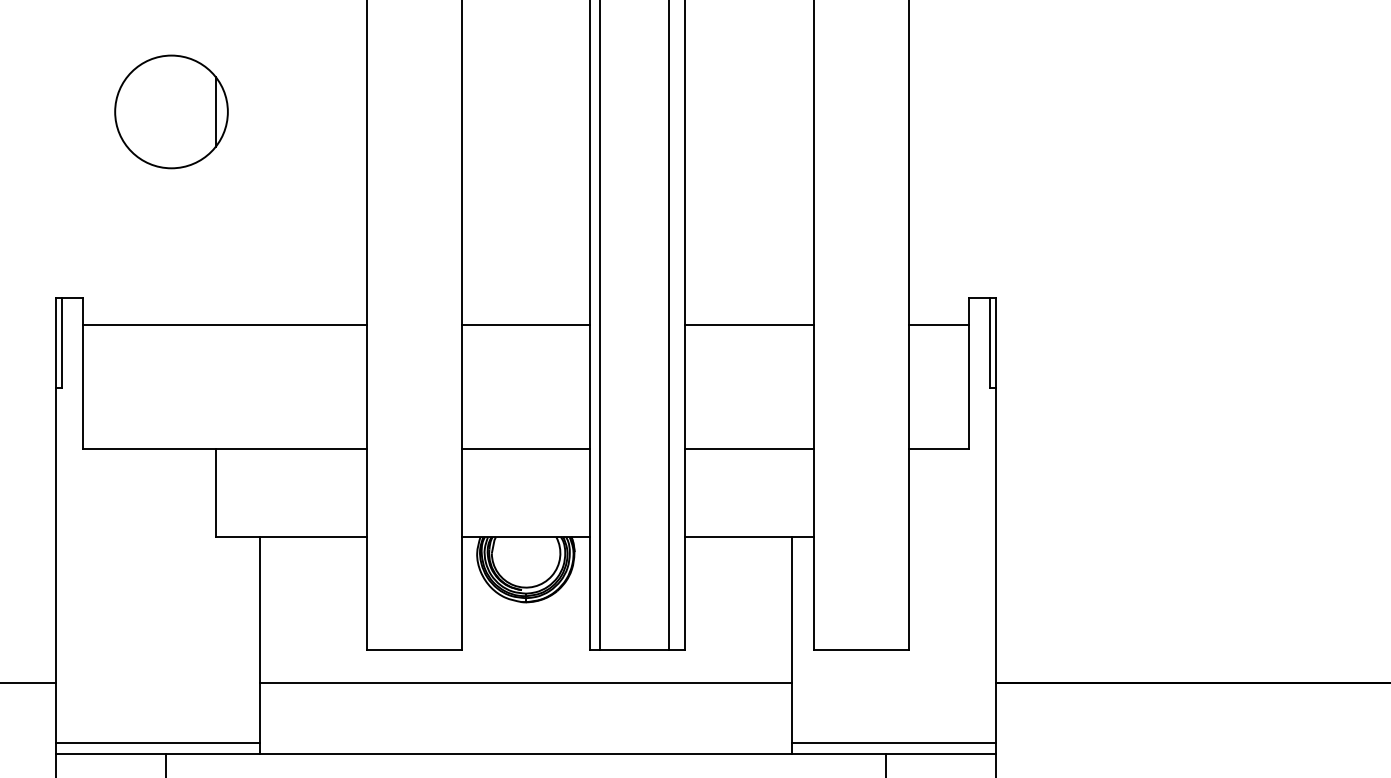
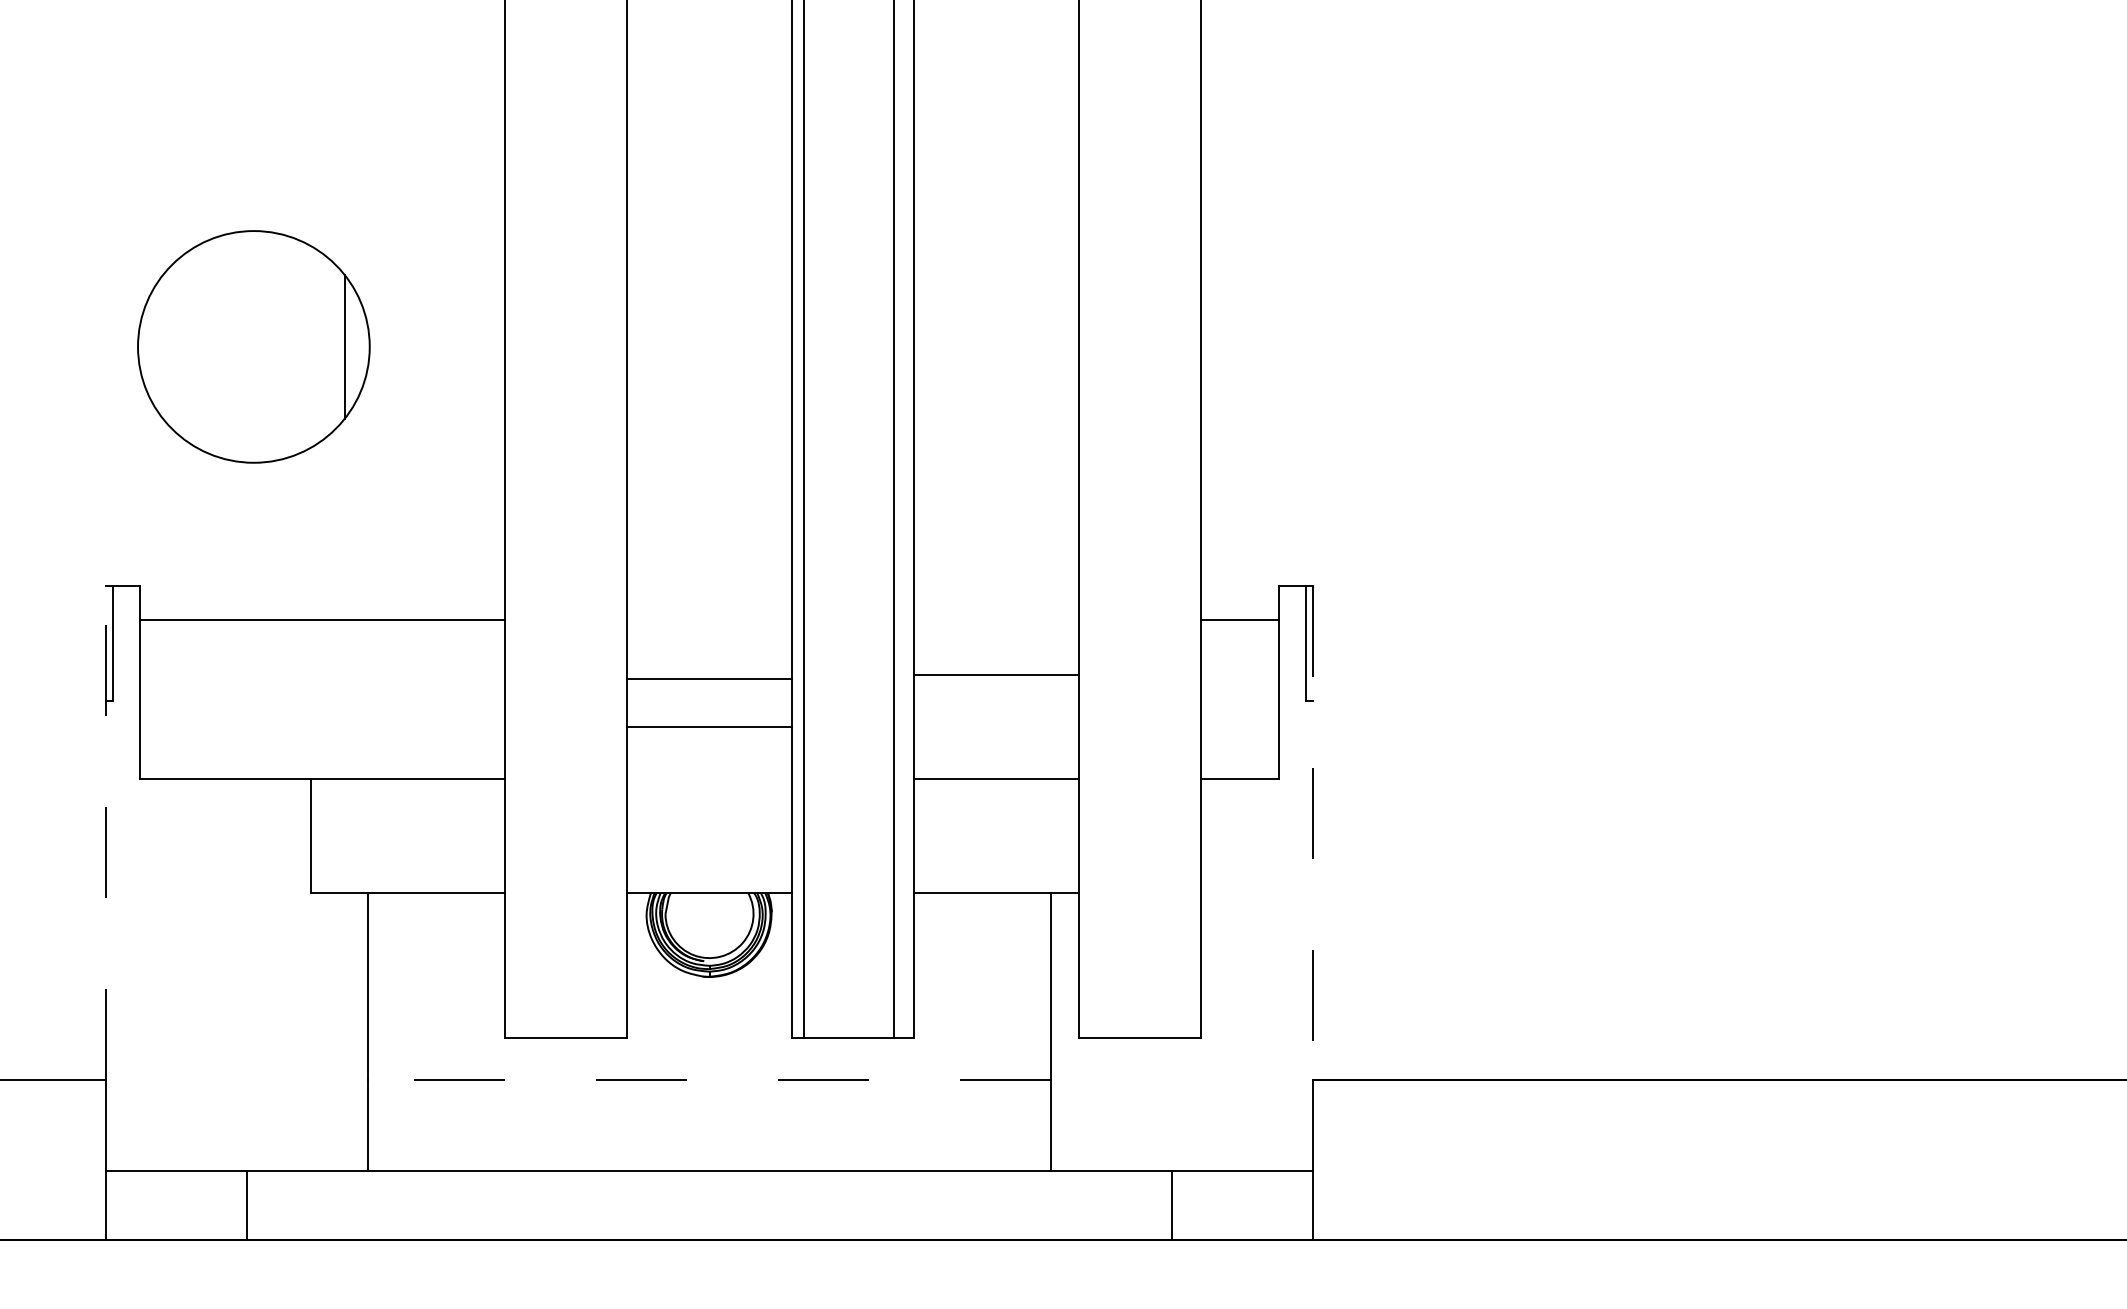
part: (171, 111) -> (253, 346), size x1.6
line: (526, 324) -> (709, 679), moved
line: (748, 324) -> (995, 675), moved
line: (526, 448) -> (709, 727), moved
line: (56, 489) -> (106, 832), solid -> dashed
line: (995, 490) -> (1312, 833), solid -> dashed
line: (526, 682) -> (709, 1080), solid -> dashed
line: (157, 742) -> (236, 1157), removed
line: (893, 742) -> (1181, 1157), removed

